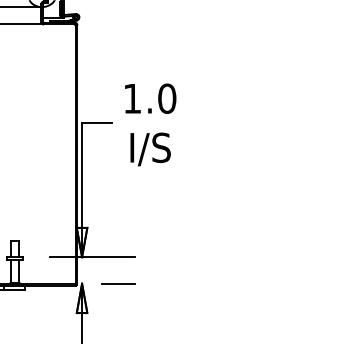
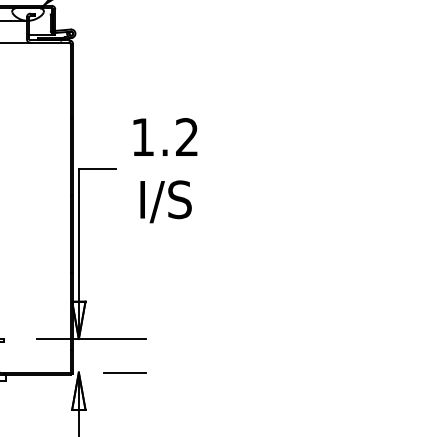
text: (167, 98) -> (187, 137), 1.0 -> 1.2

